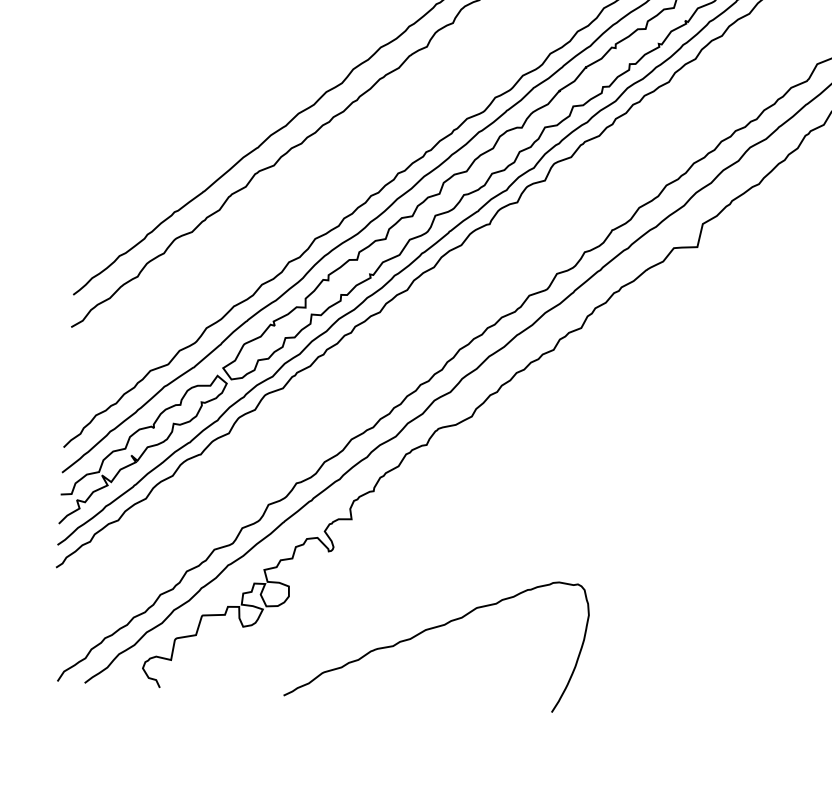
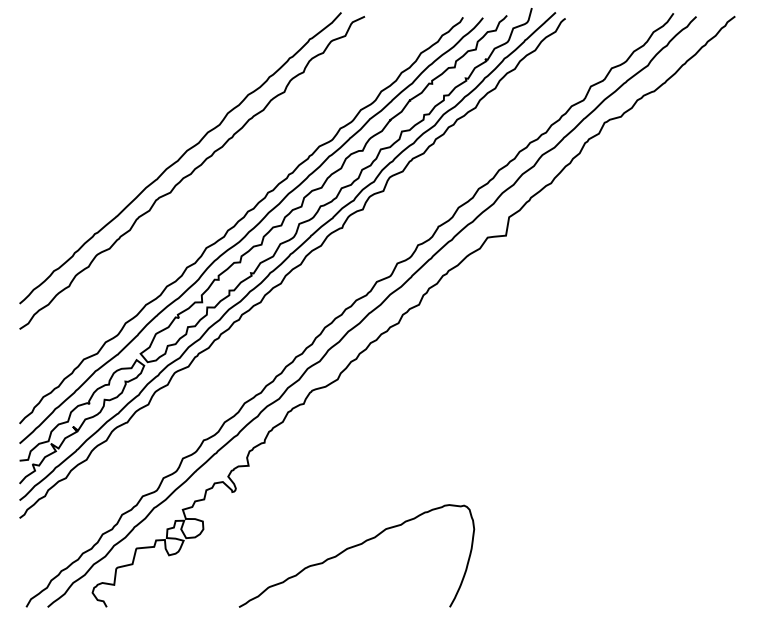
curve: (435, 628) -> (354, 547), moved

